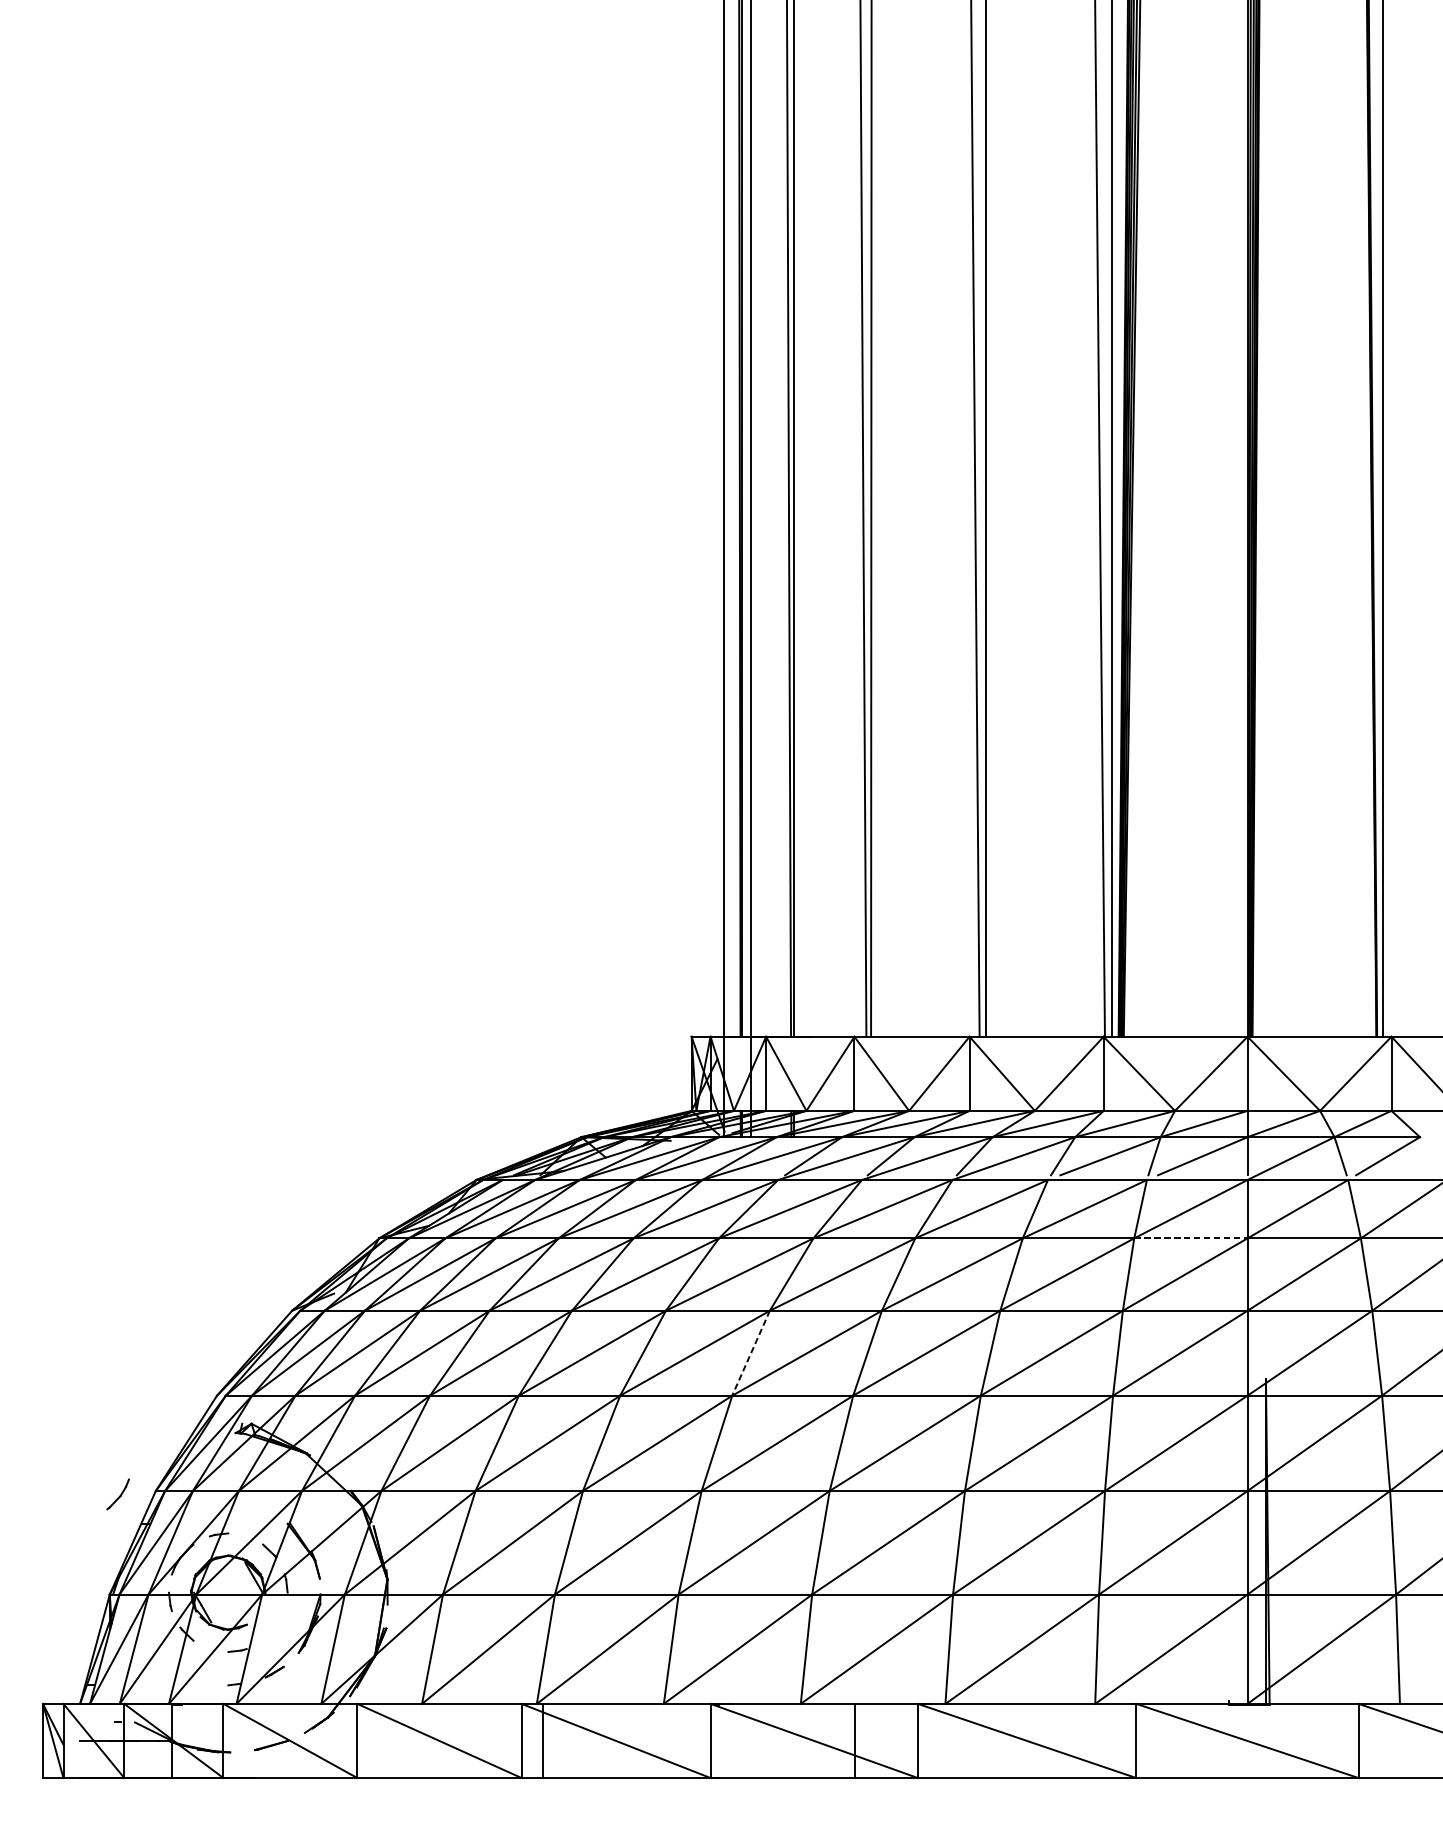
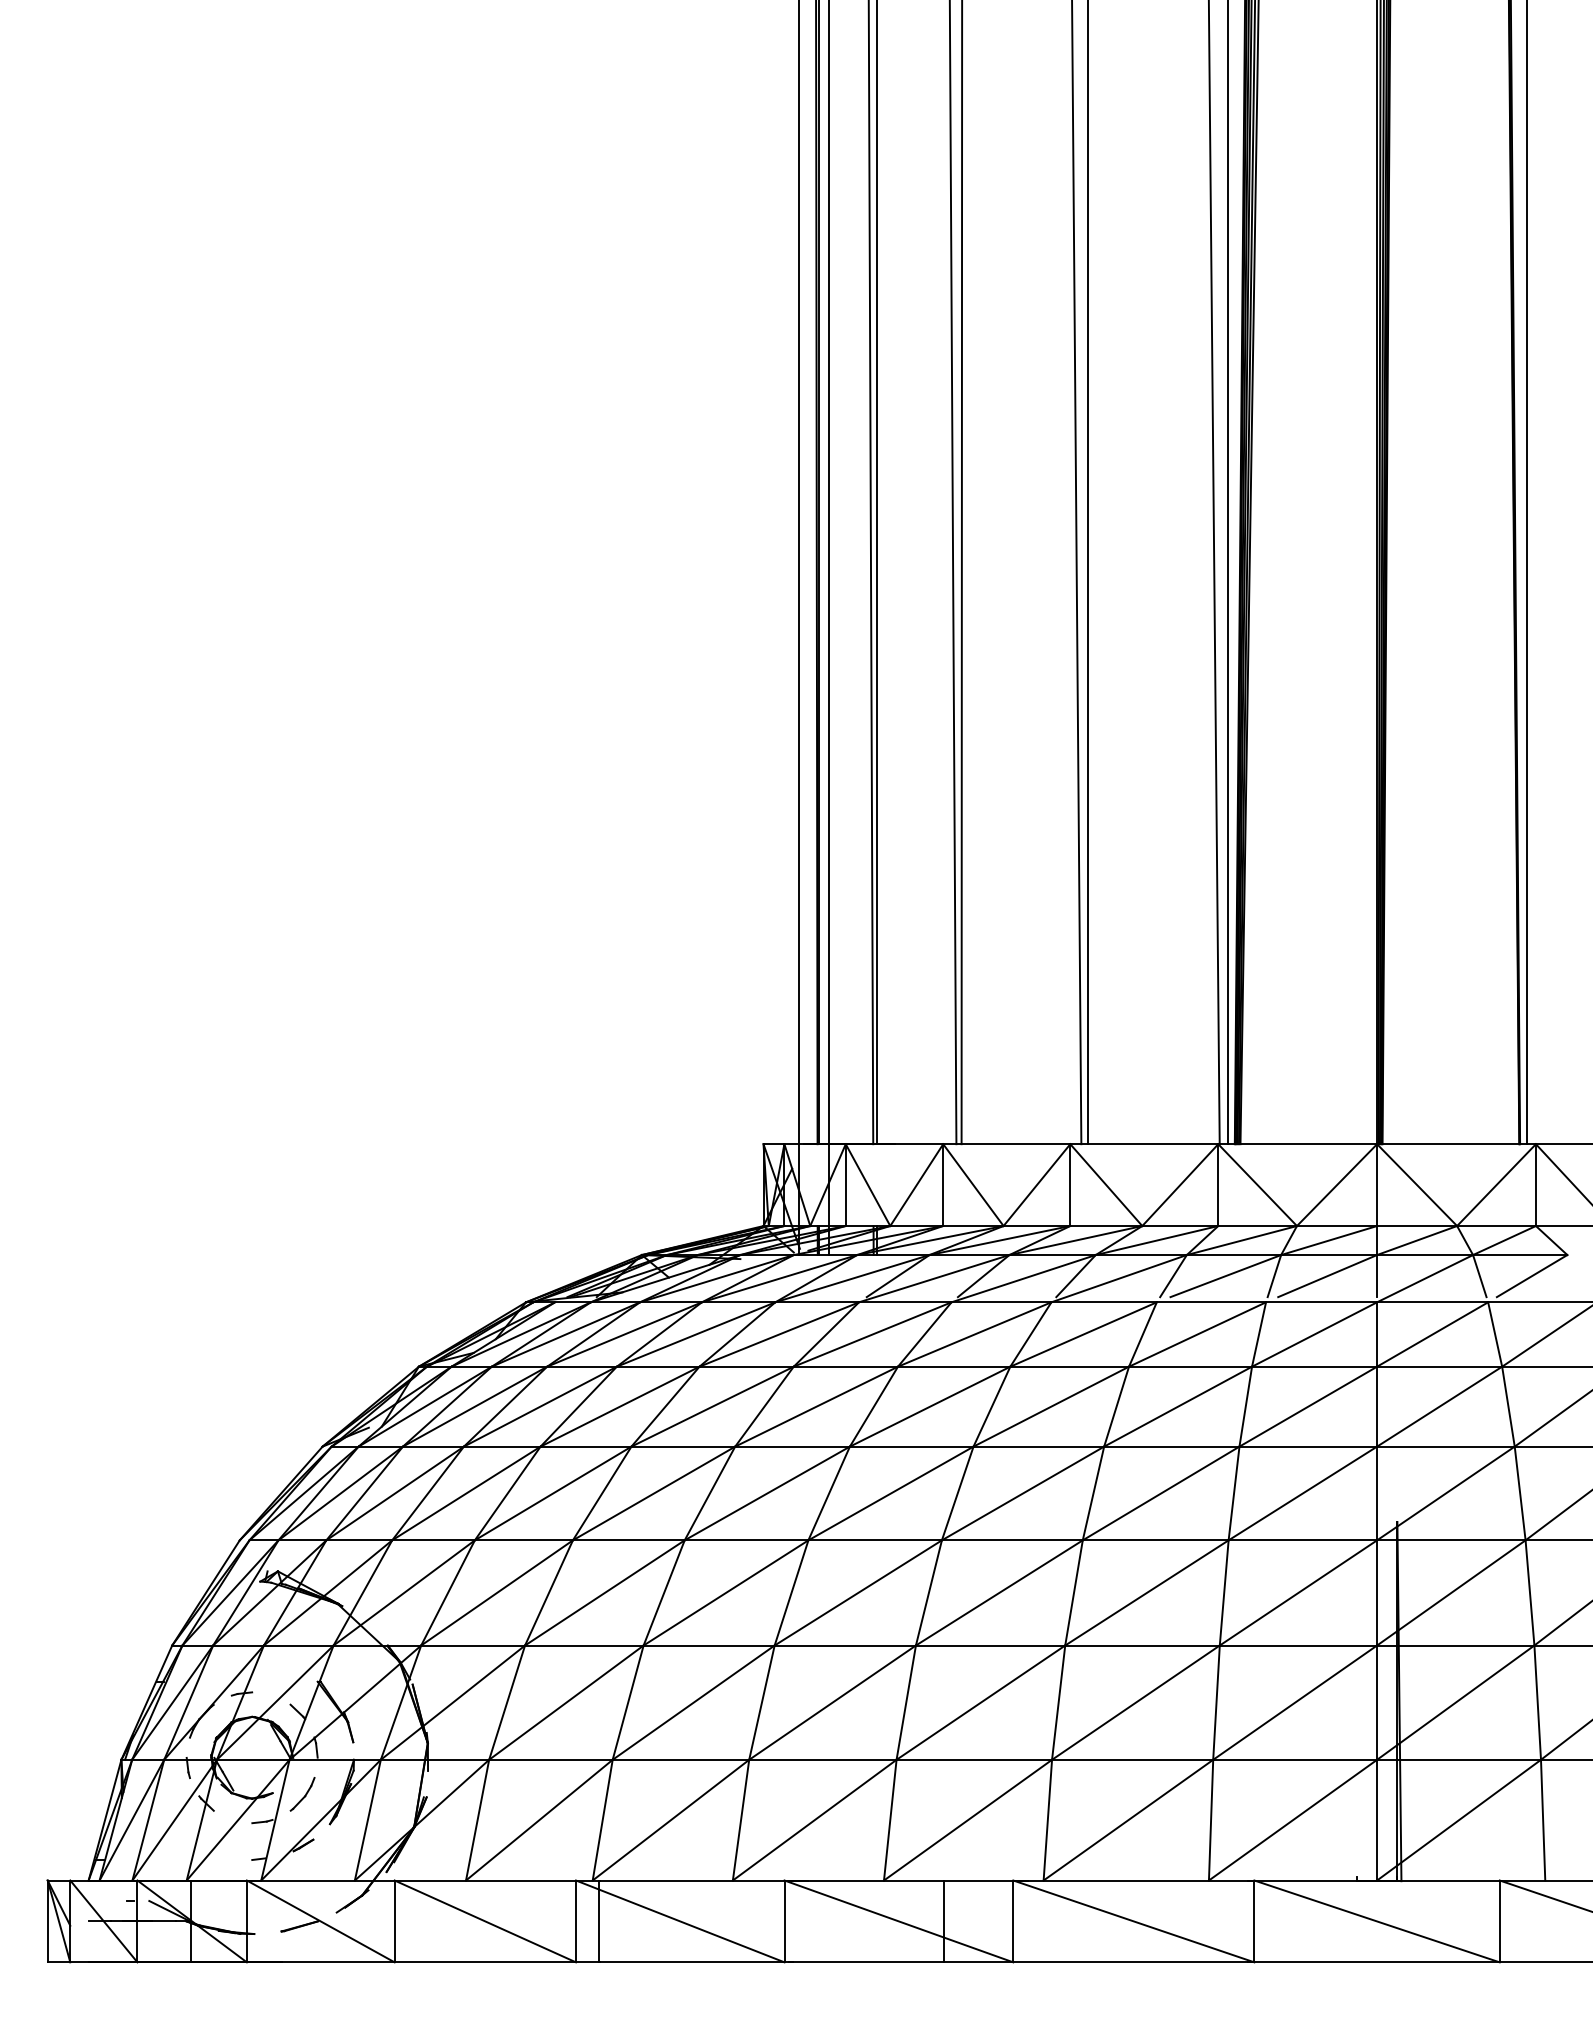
line: (1190, 1238) -> (1314, 1366), dashed -> solid
line: (750, 1353) -> (828, 1493), dashed -> solid
part: (118, 1494) -> (302, 1794), moved

